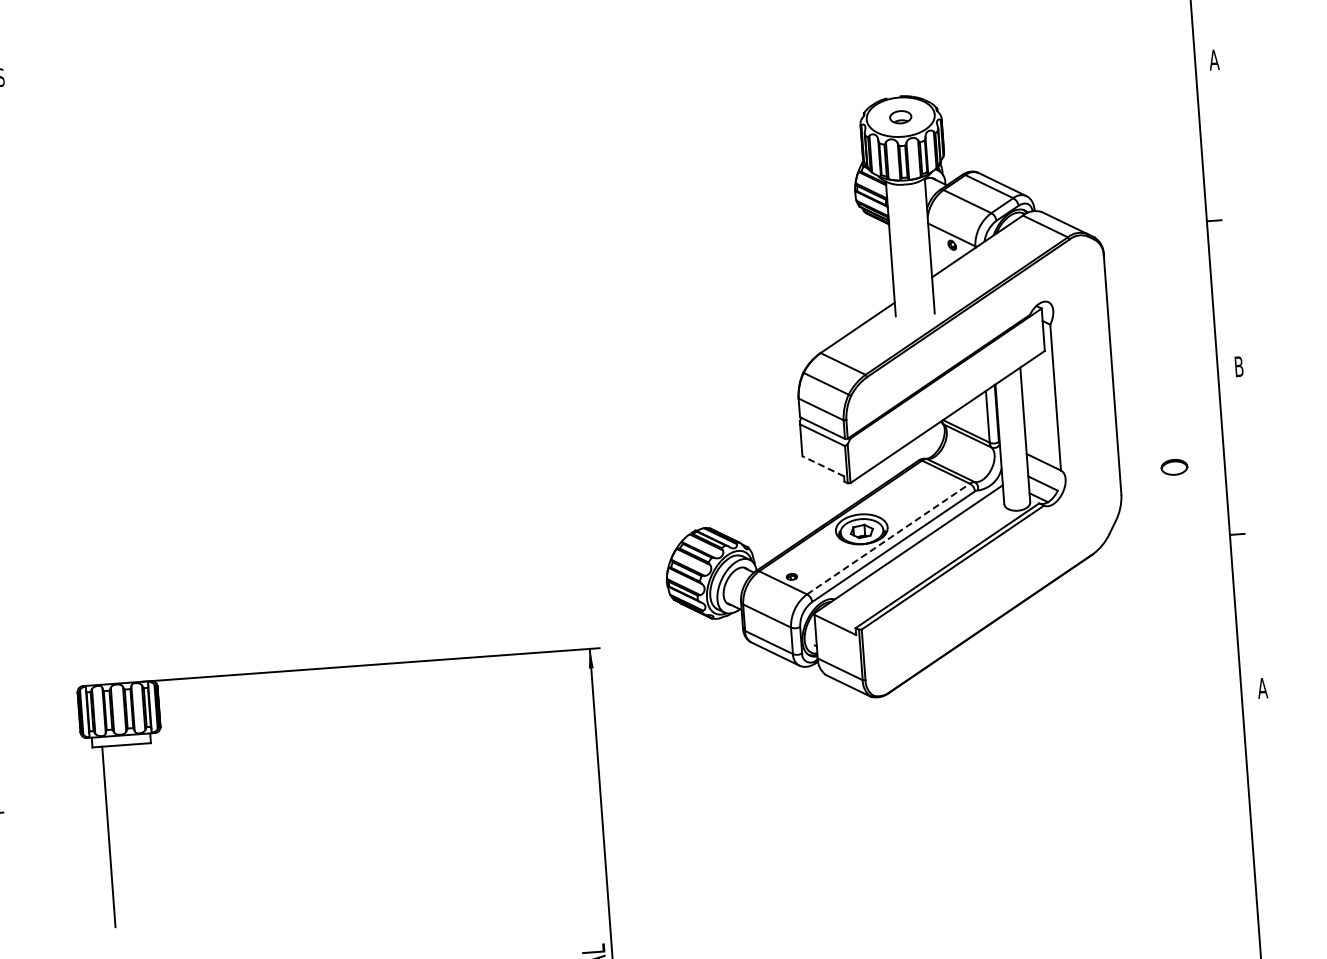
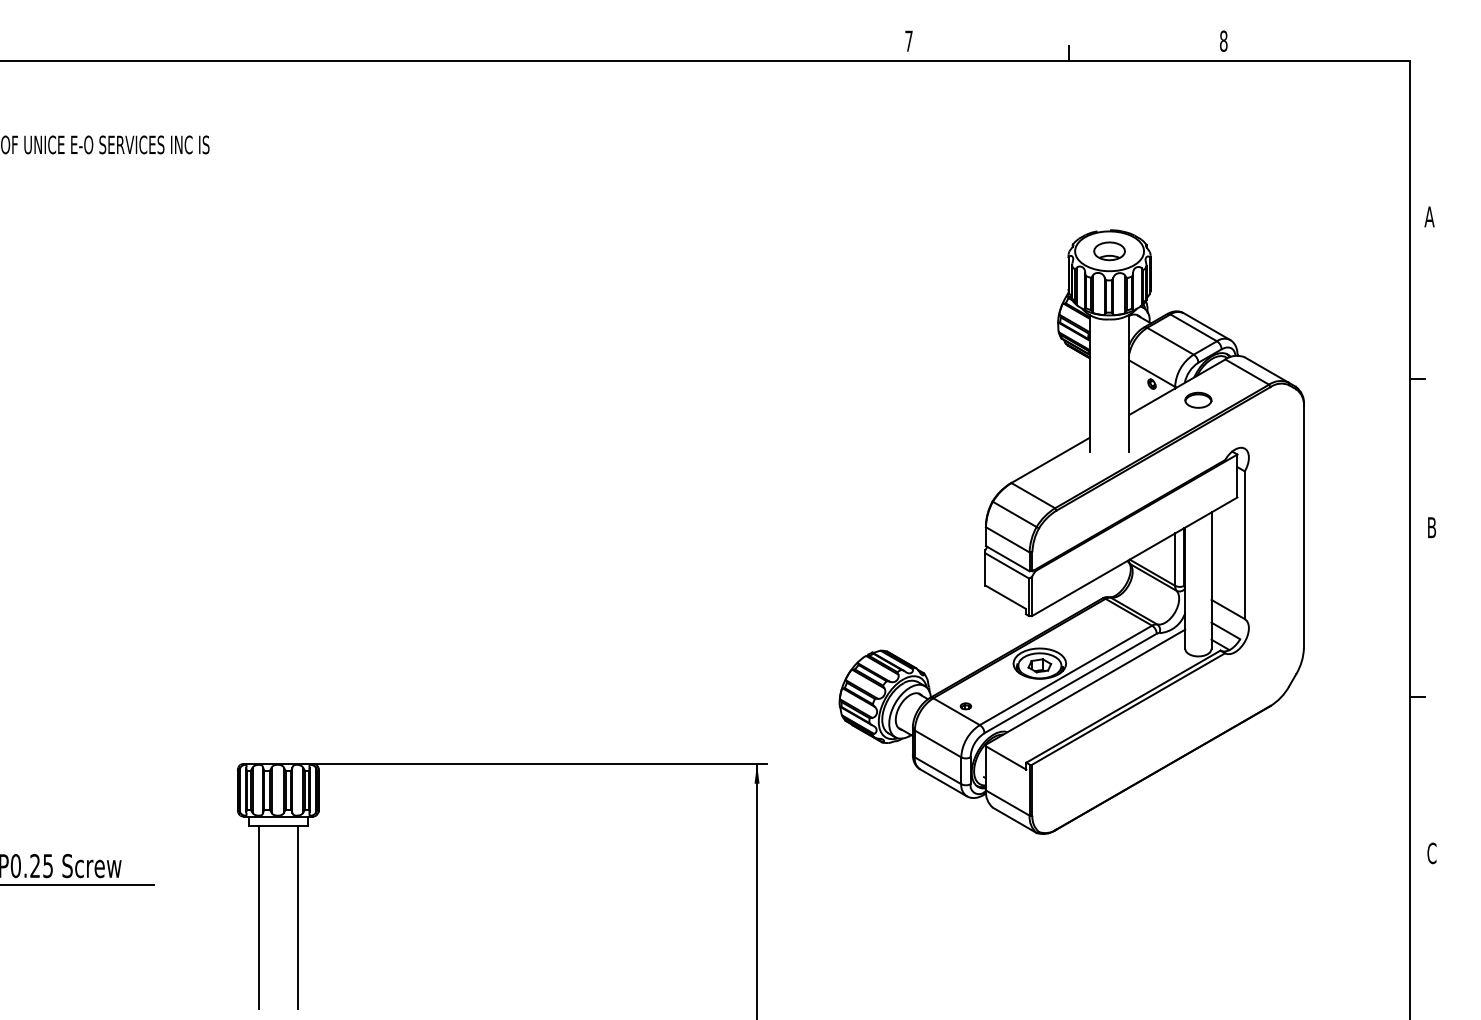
part: (900, 117) -> (1109, 251), size x1.43
line: (823, 465) -> (1005, 596), dashed -> solid
part: (1174, 466) -> (1198, 399), moved
line: (888, 539) -> (1066, 675), dashed -> solid
text: (1262, 688) -> (1431, 853), A -> C
line: (148, 833) -> (298, 917), added

